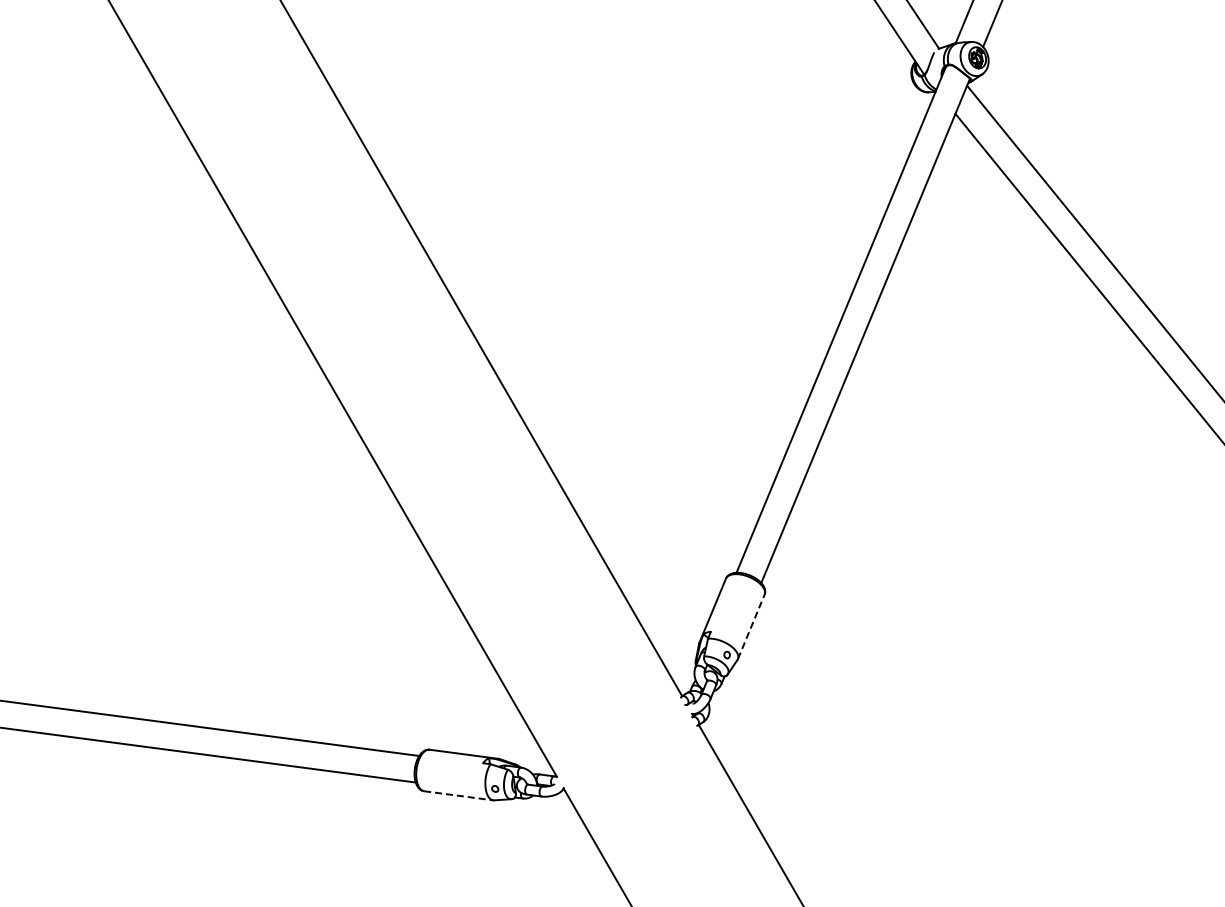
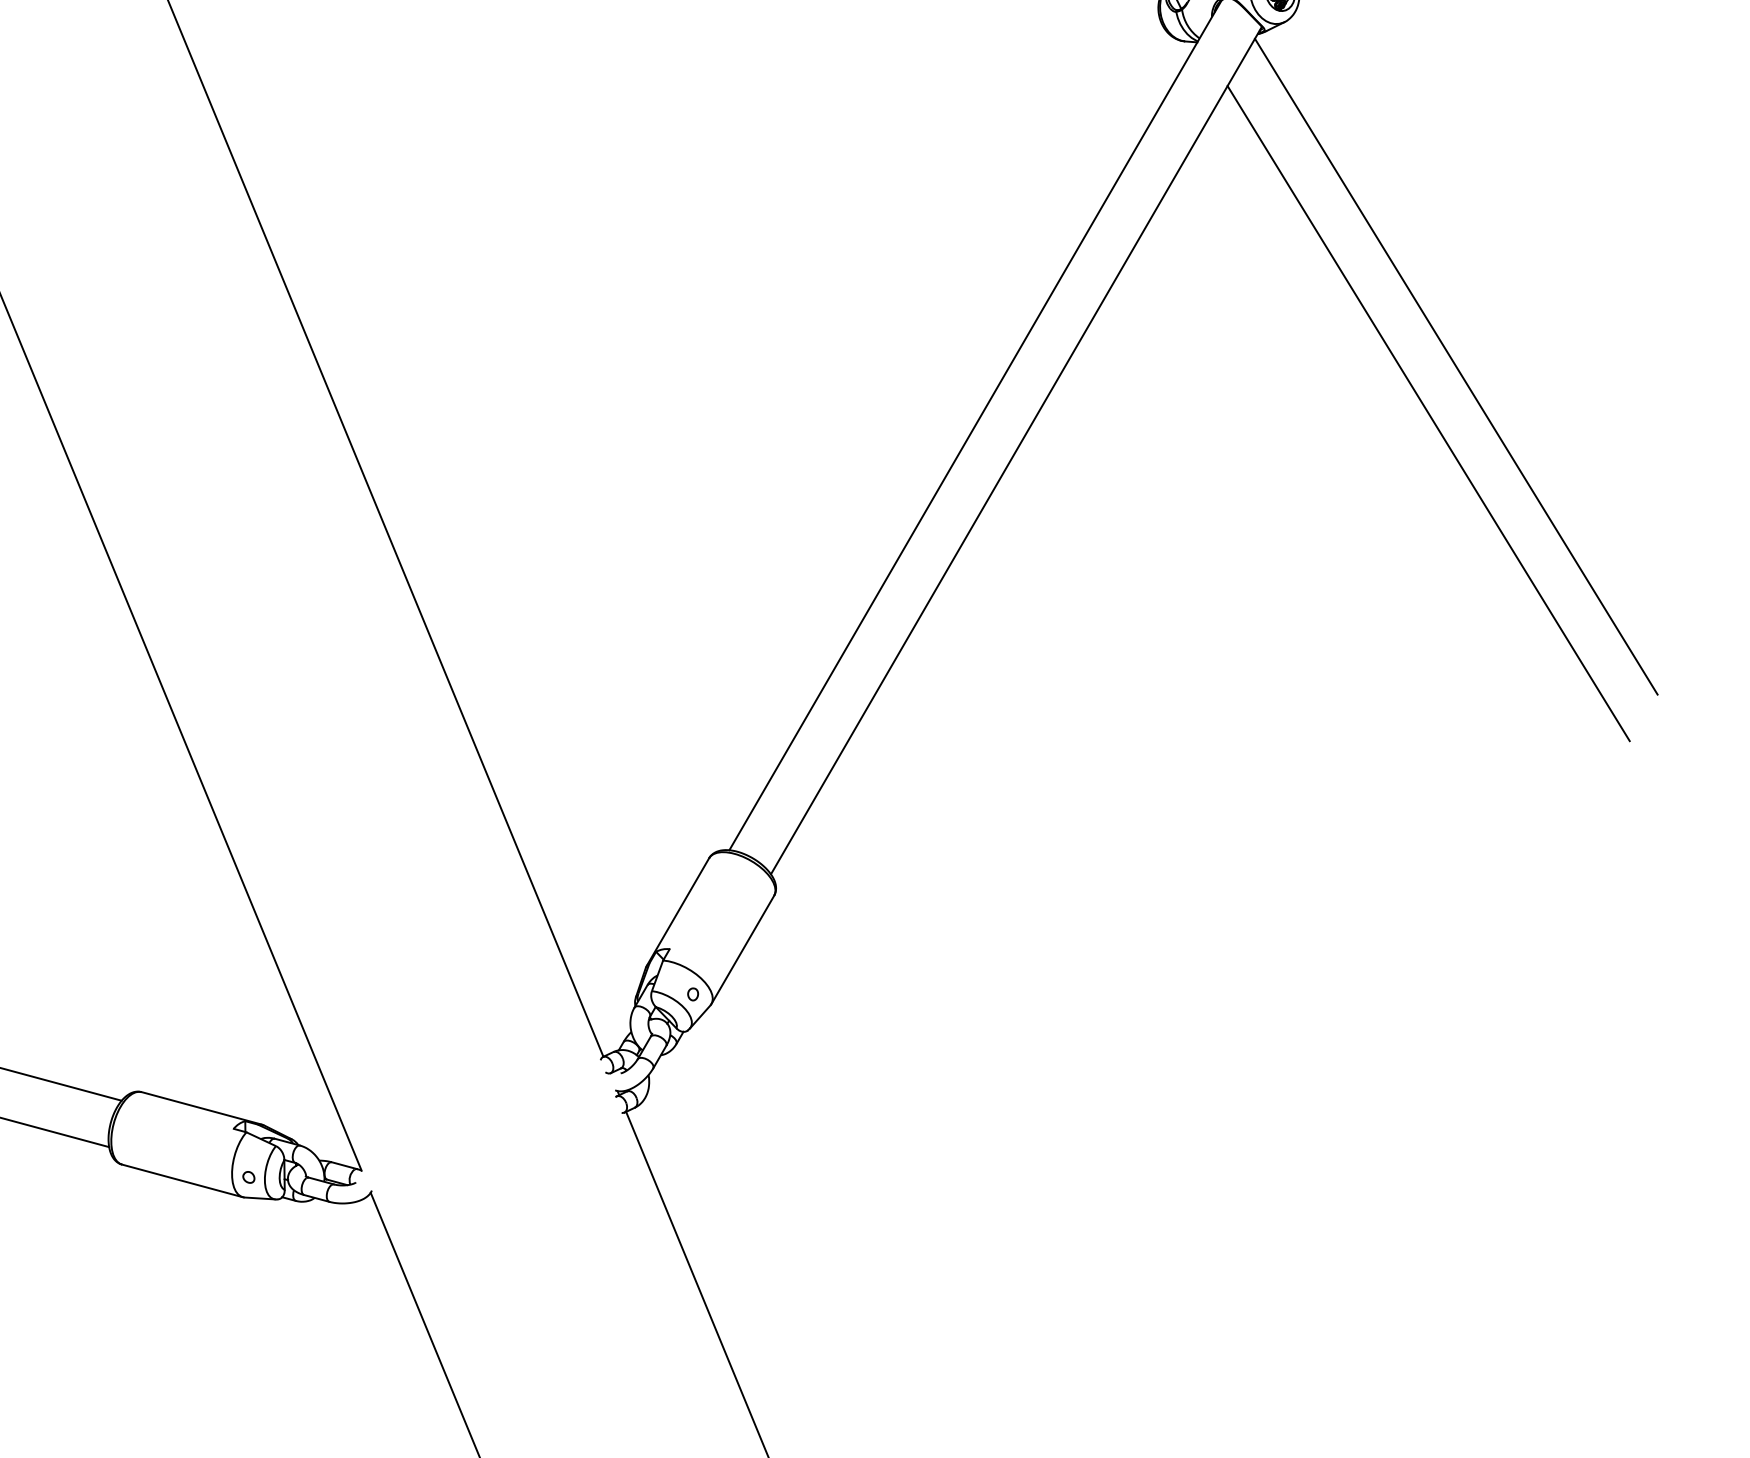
line: (751, 626) -> (743, 949), dashed -> solid
line: (458, 795) -> (182, 1180), dashed -> solid

